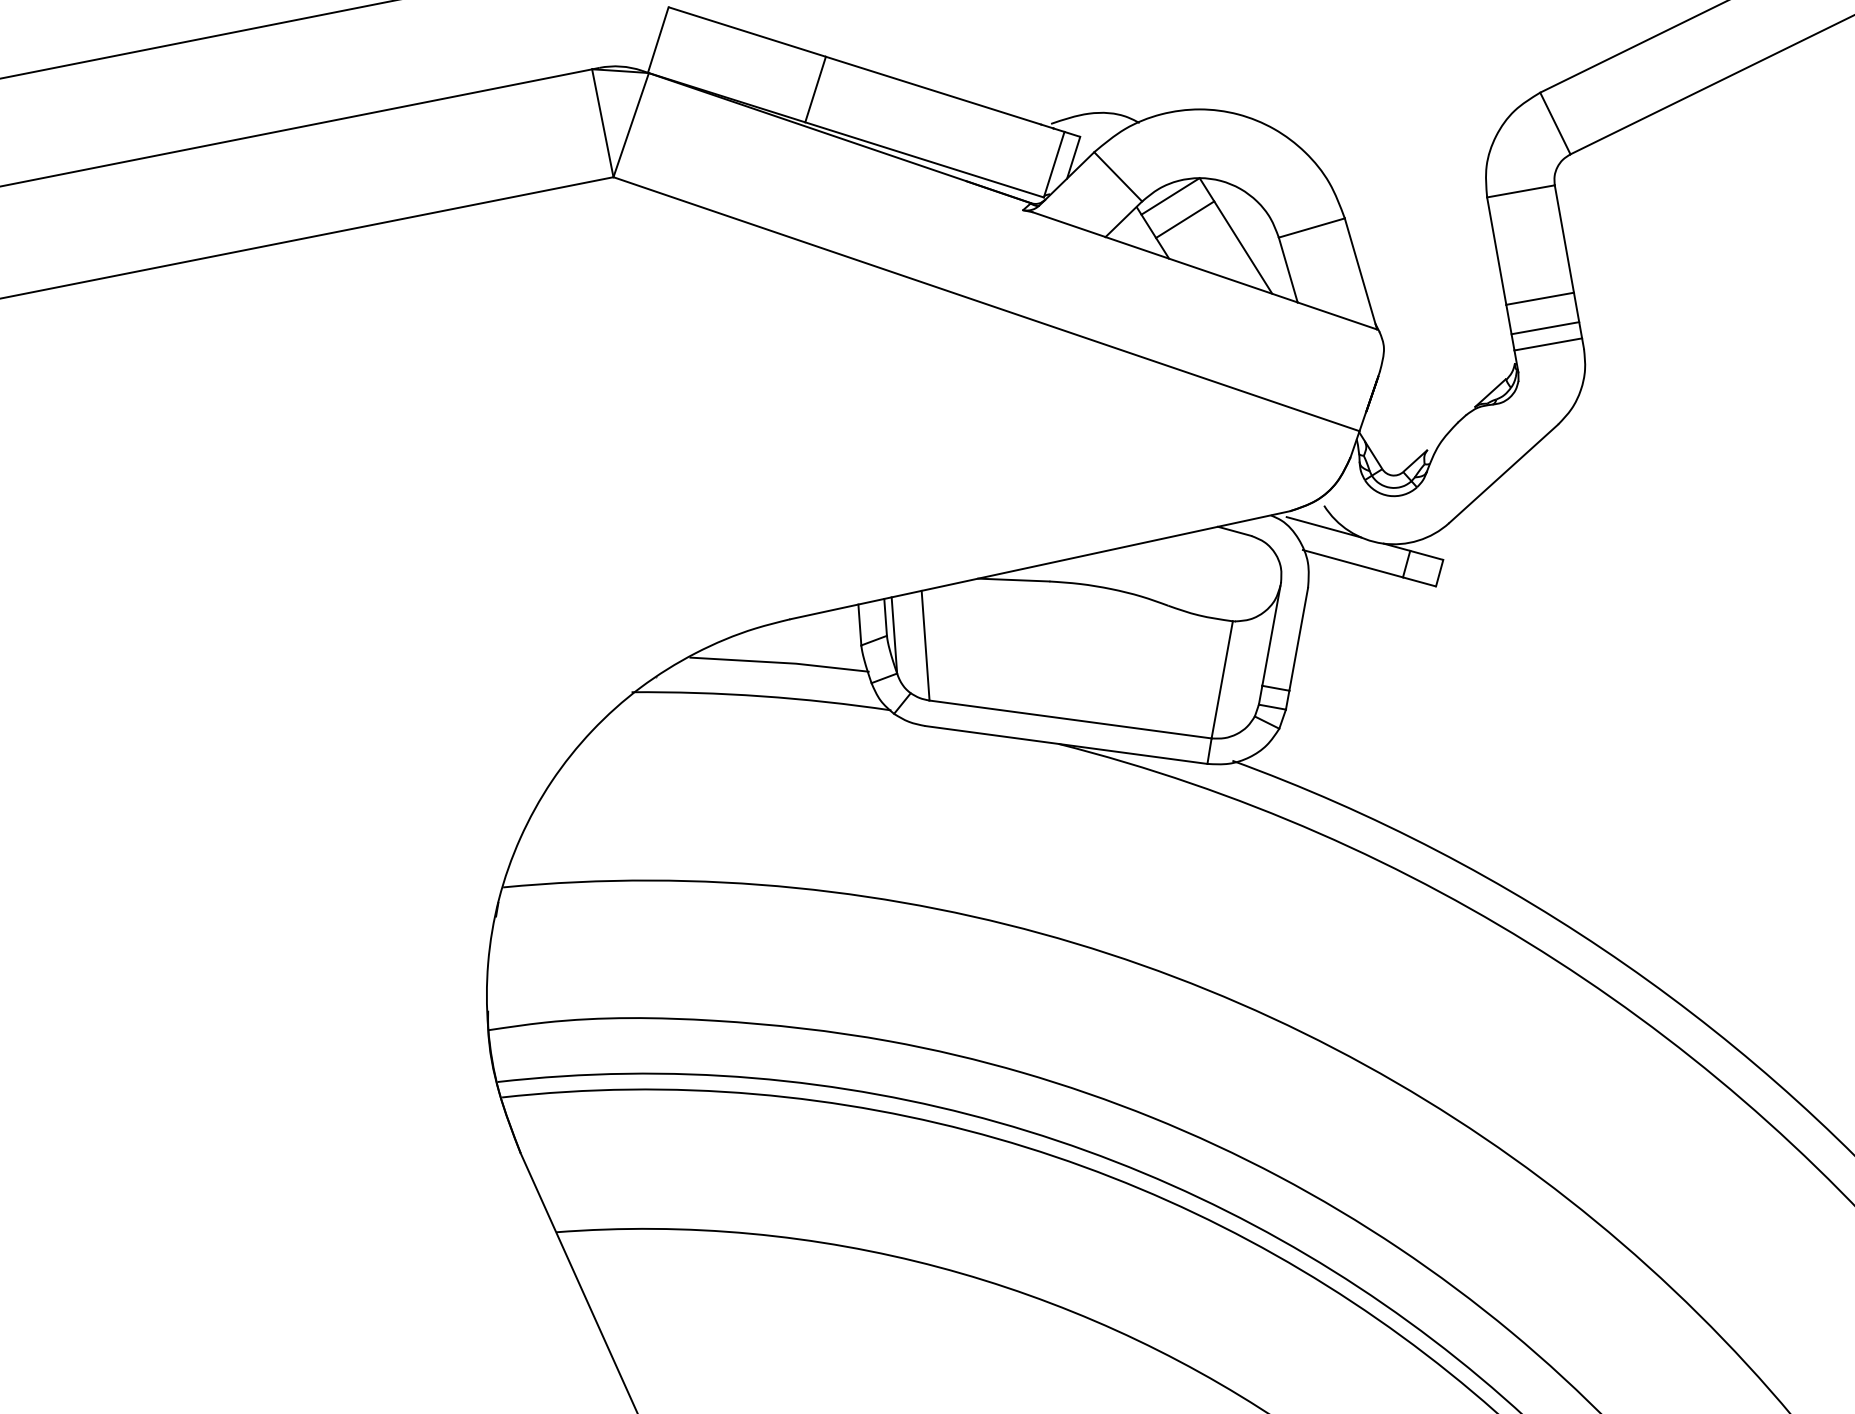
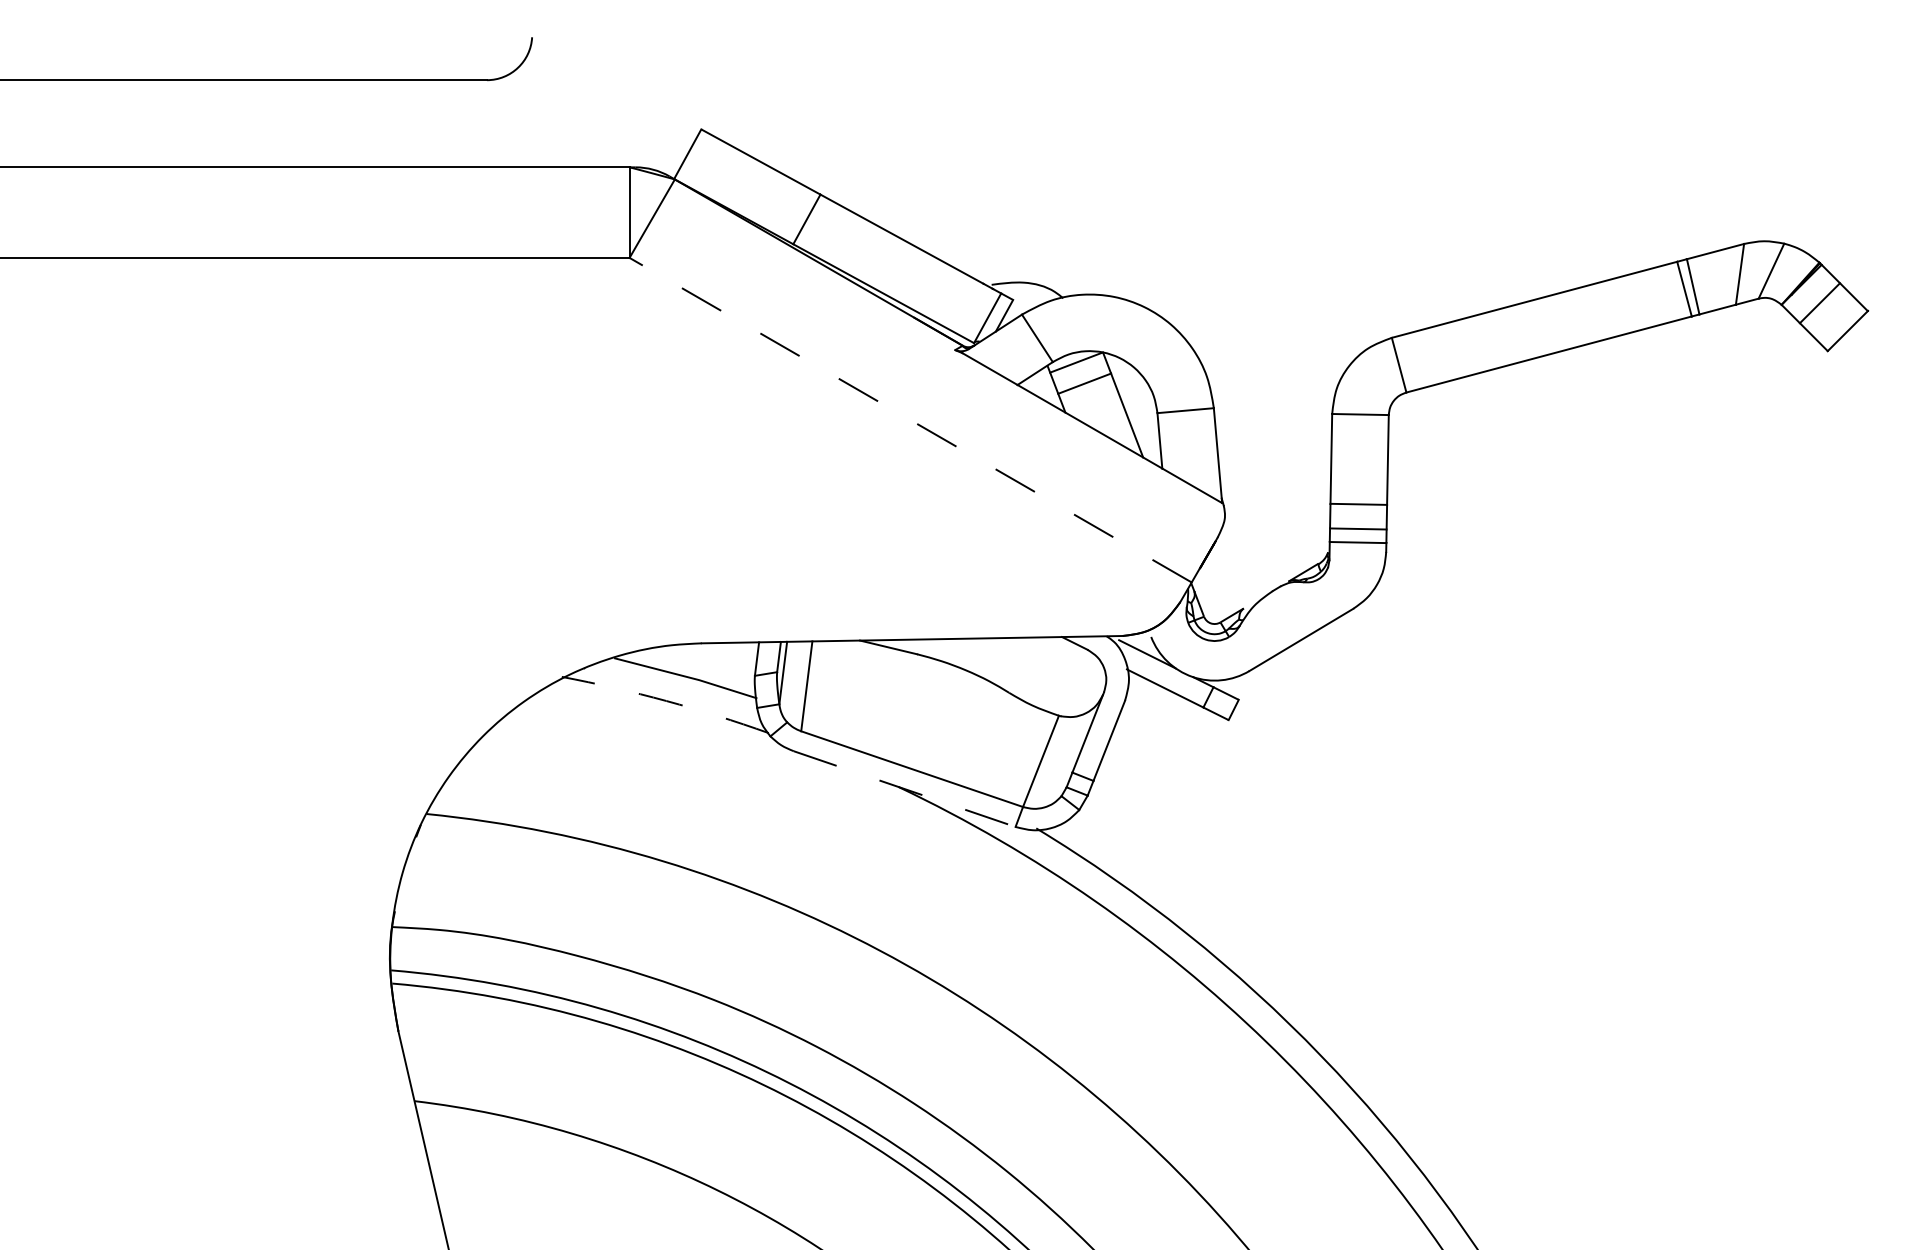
line: (986, 304) -> (910, 420), solid -> dashed
arc: (762, 696) -> (666, 701), solid -> dashed
line: (1067, 745) -> (905, 789), solid -> dashed

